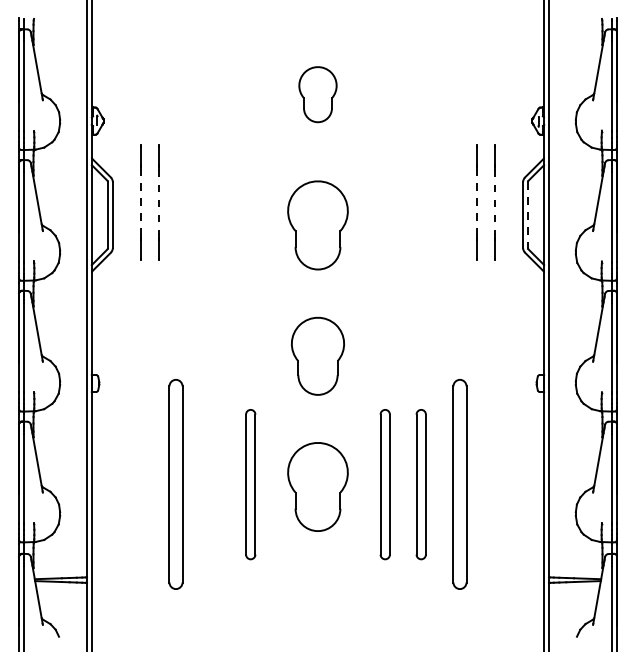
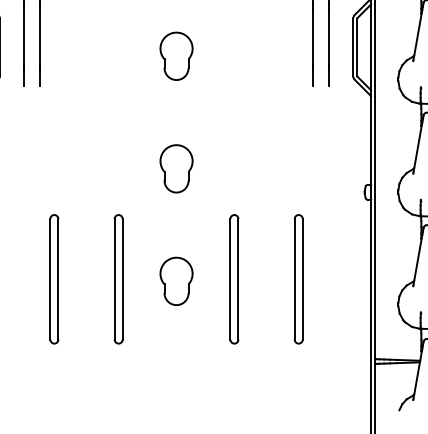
line: (140, 202) -> (23, 36), dashed -> solid
line: (159, 202) -> (40, 36), dashed -> solid
line: (476, 202) -> (312, 36), dashed -> solid
line: (495, 202) -> (329, 36), dashed -> solid
line: (527, 215) -> (356, 47), dashed -> solid
part: (317, 225) -> (176, 56), size x0.62
part: (317, 355) -> (176, 168), size x0.71
part: (175, 484) -> (53, 279), size x0.71
part: (420, 484) -> (264, 279), removed
part: (459, 484) -> (298, 279), size x0.71
part: (317, 486) -> (176, 280), size x0.62

